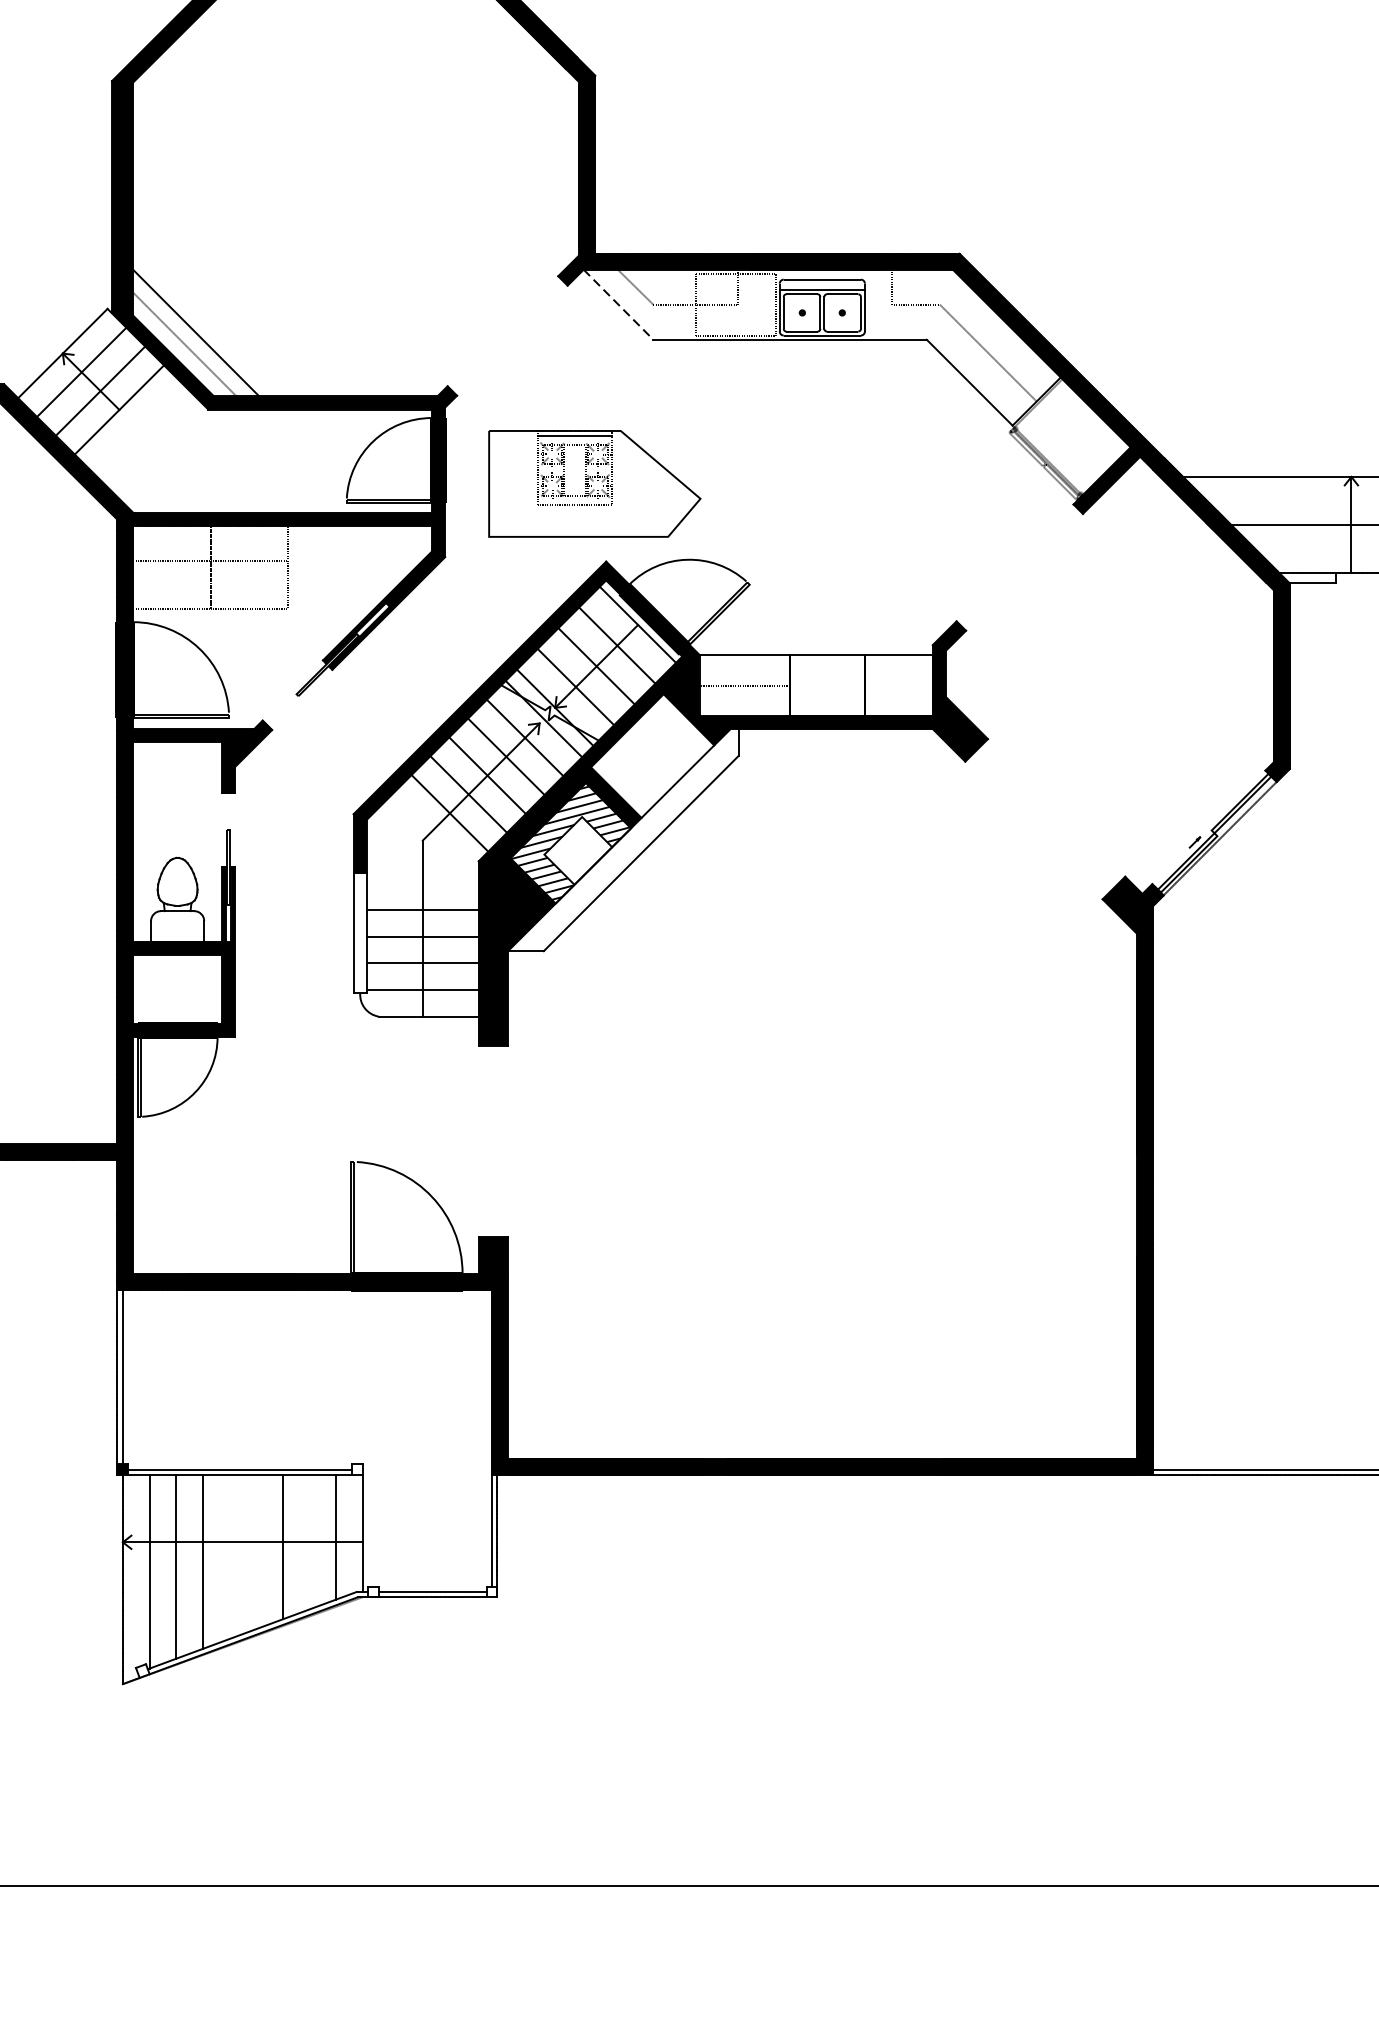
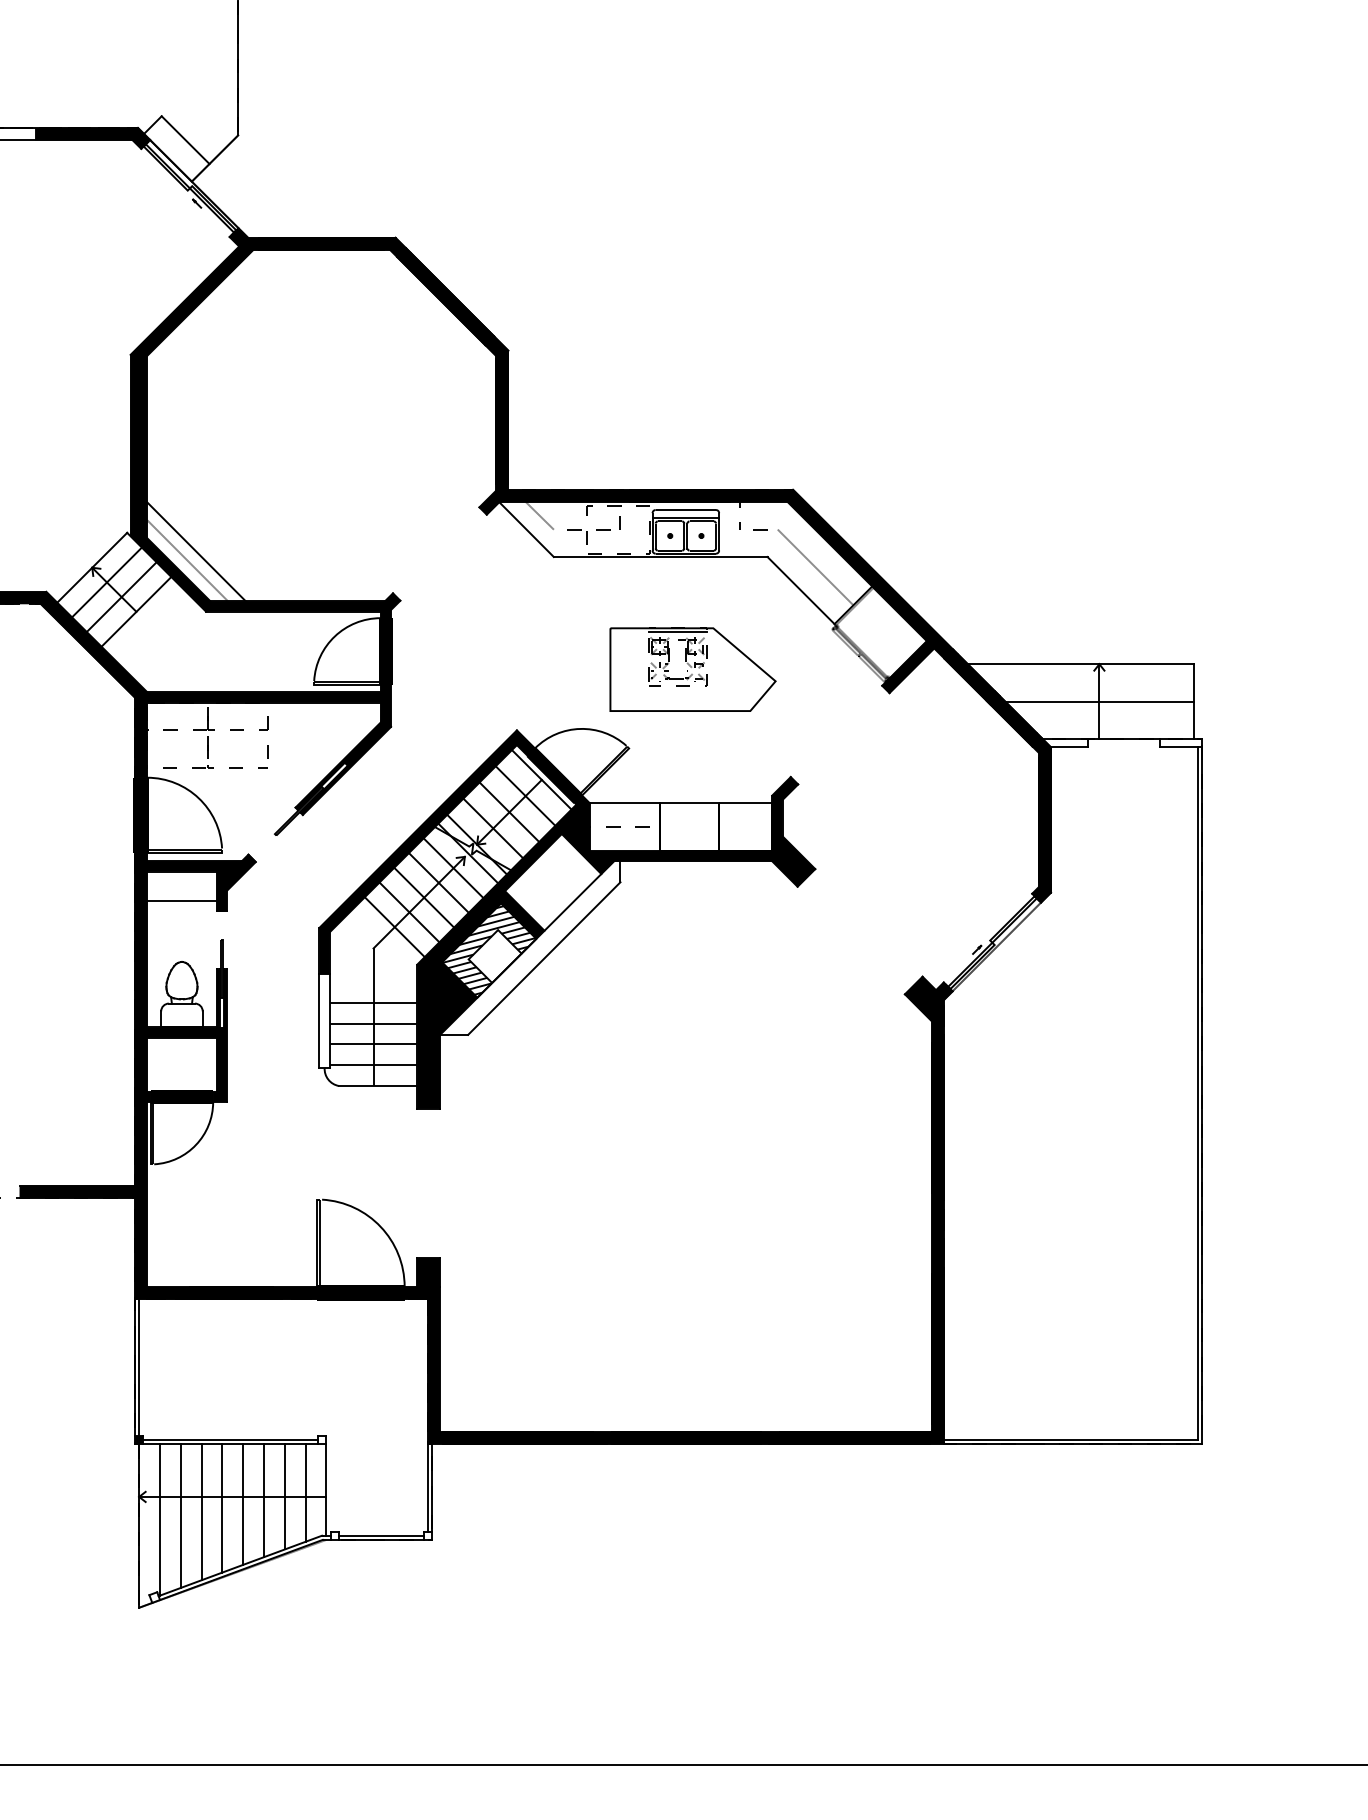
line: (618, 304) -> (526, 529), dashed -> solid
part: (594, 483) -> (692, 669), moved
line: (177, 780) -> (181, 901), added
line: (308, 1541) -> (284, 1496), added
line: (256, 1552) -> (243, 1504), added
line: (229, 1557) -> (222, 1508), added

